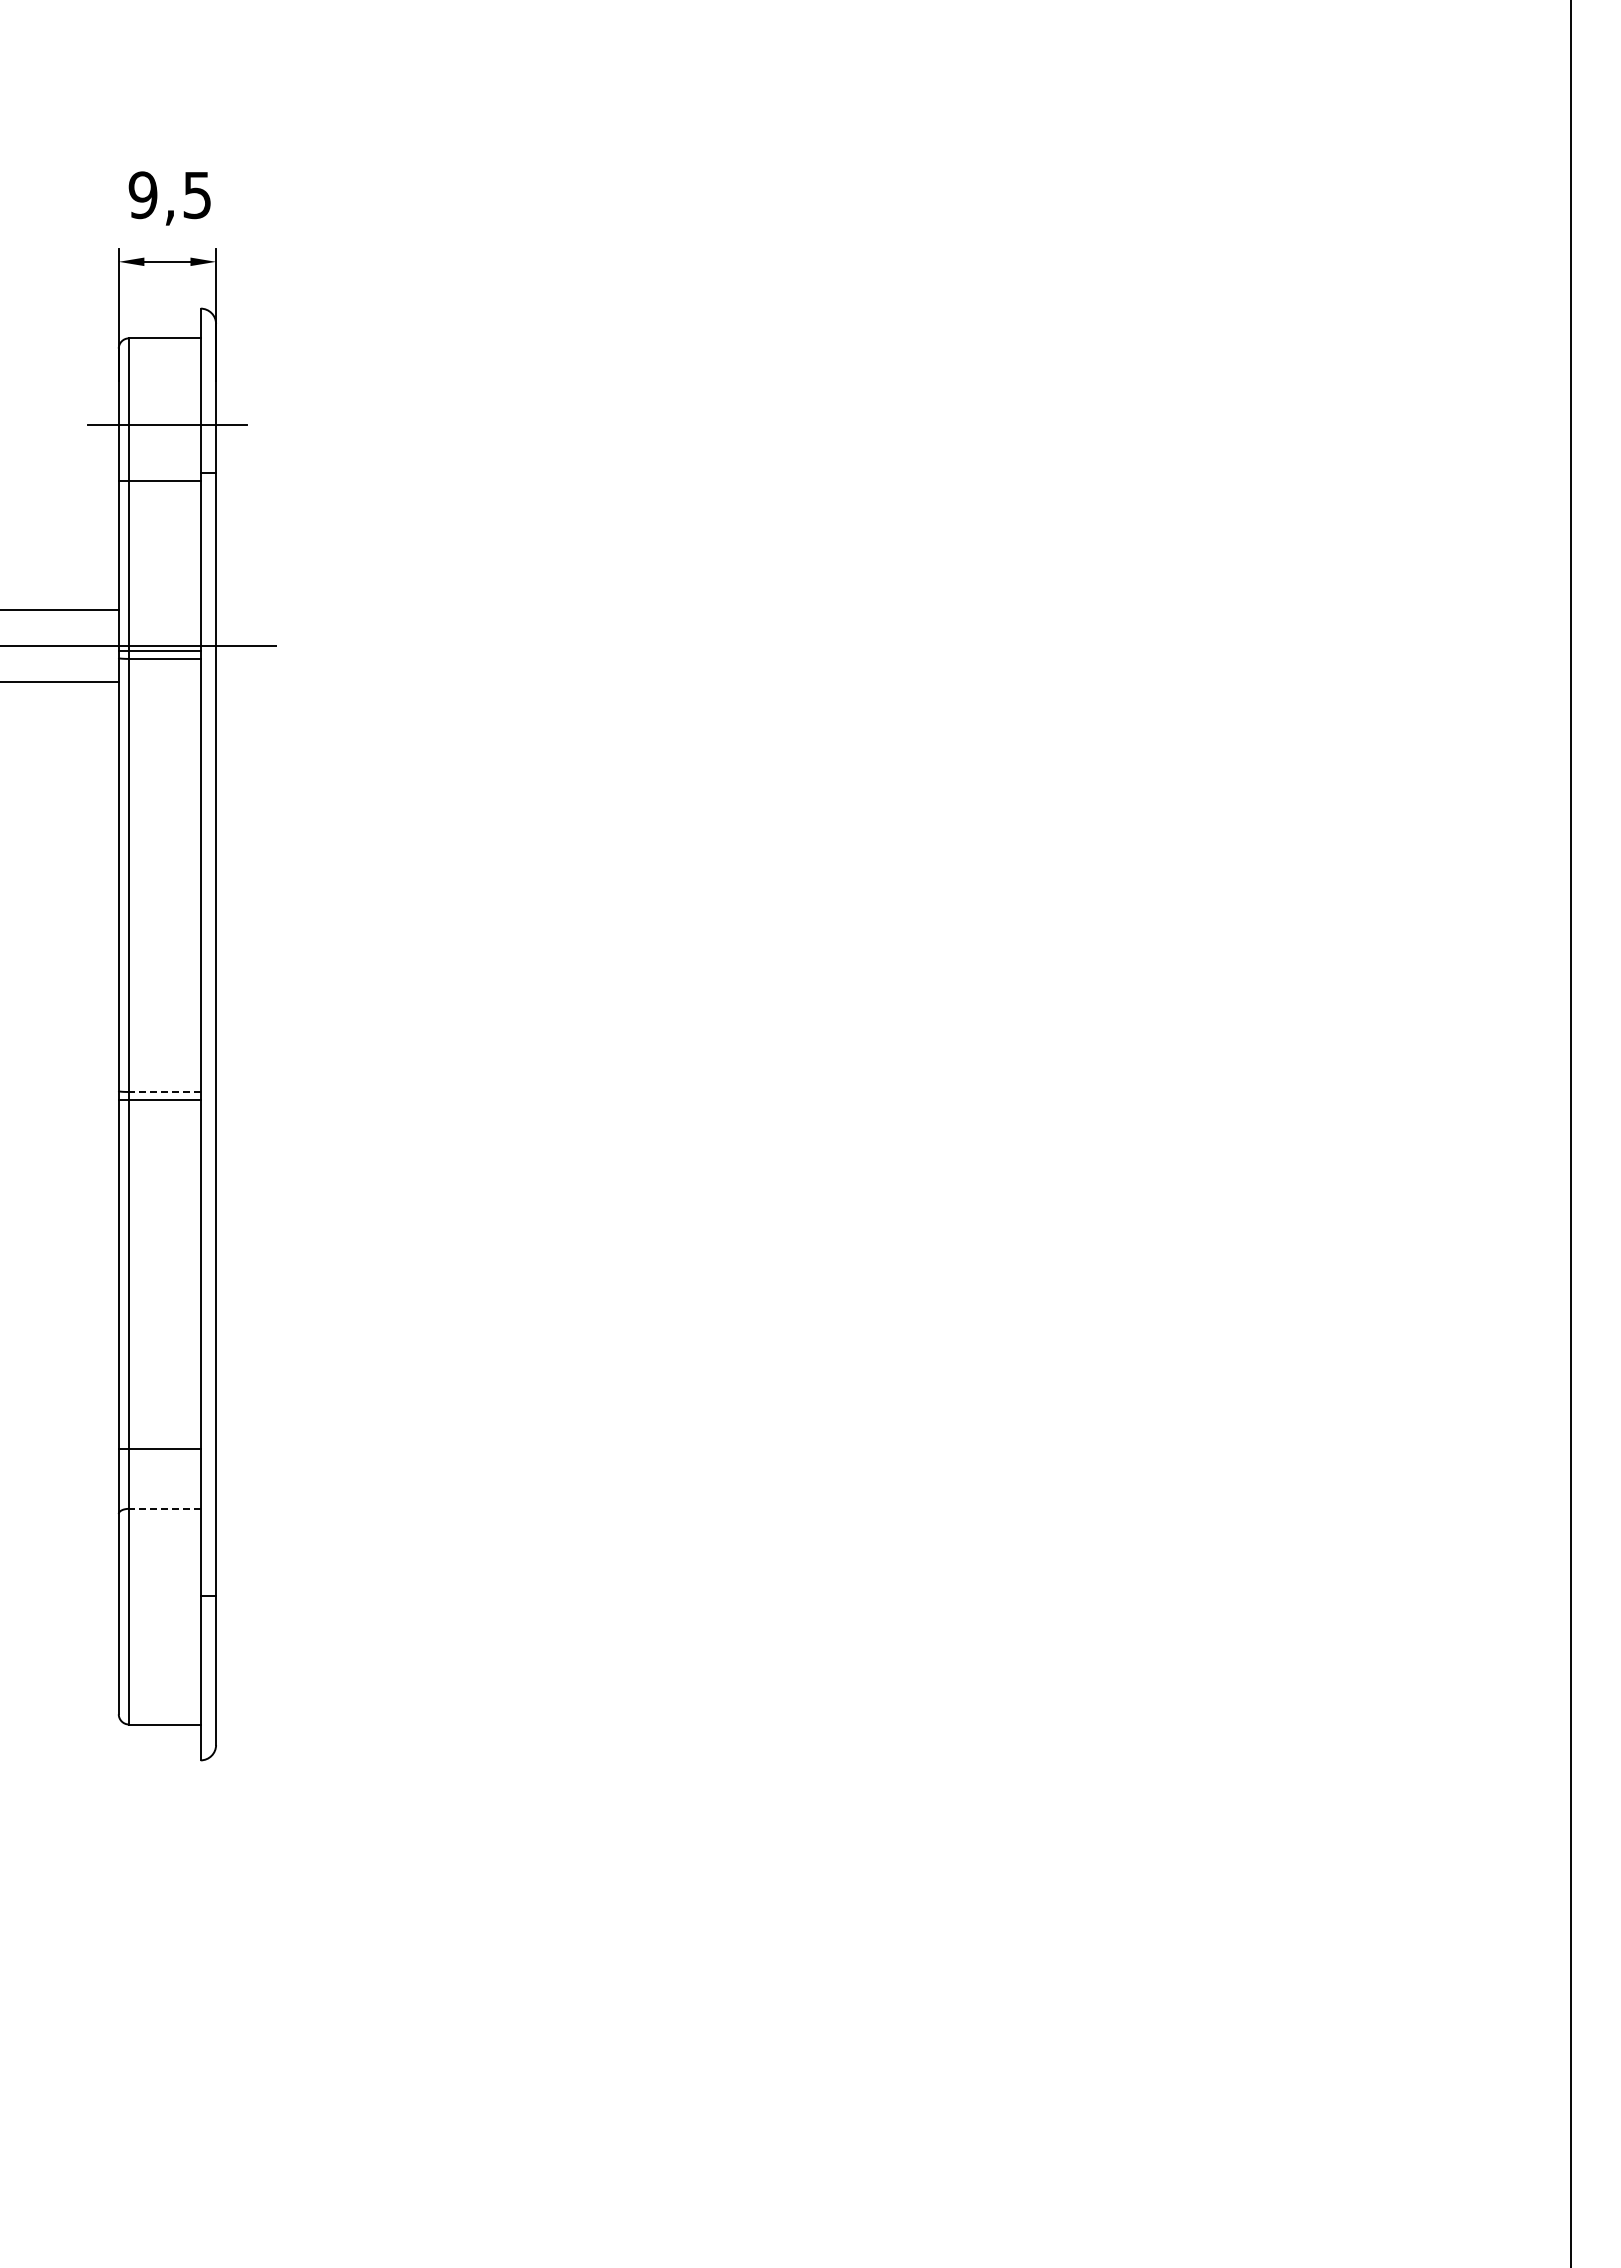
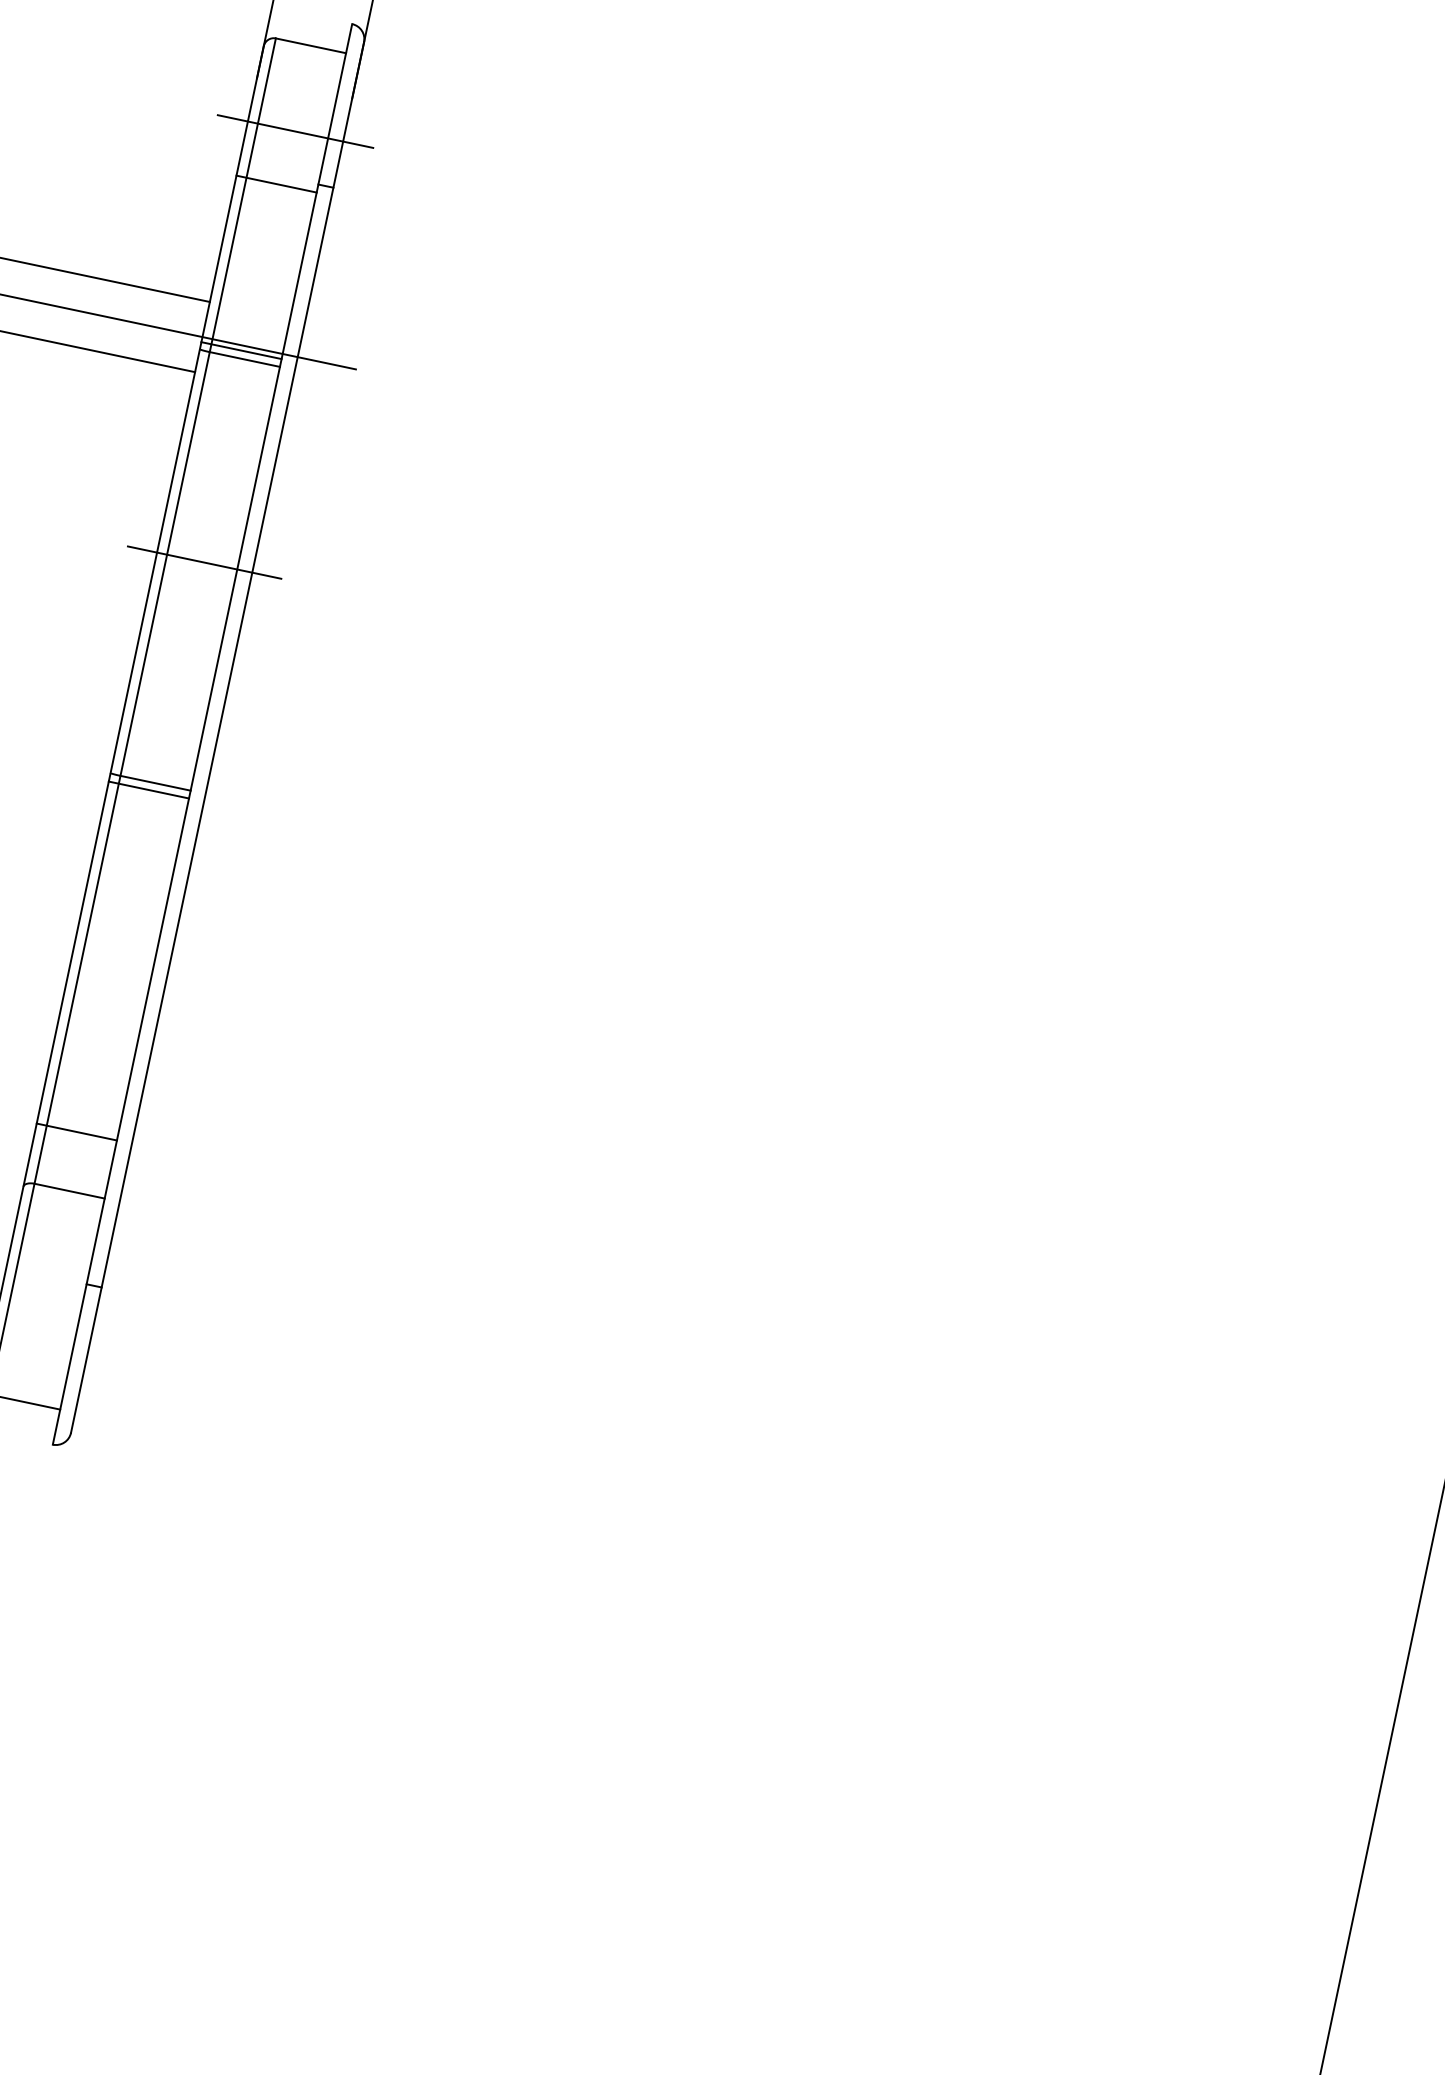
line: (167, 865) -> (204, 562), added
line: (164, 1091) -> (155, 782), dashed -> solid
line: (164, 1508) -> (69, 1190), dashed -> solid

